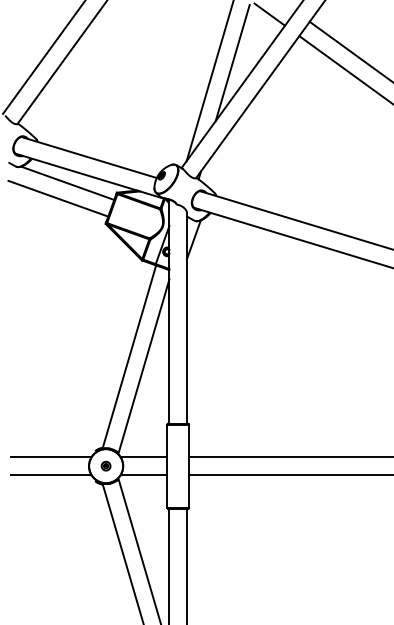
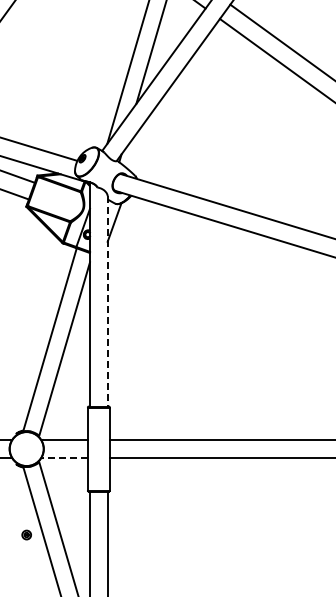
line: (187, 318) -> (108, 301), solid -> dashed
part: (105, 465) -> (26, 534), moved
line: (144, 475) -> (65, 458), solid -> dashed

